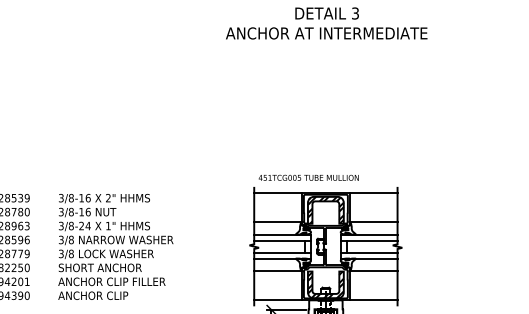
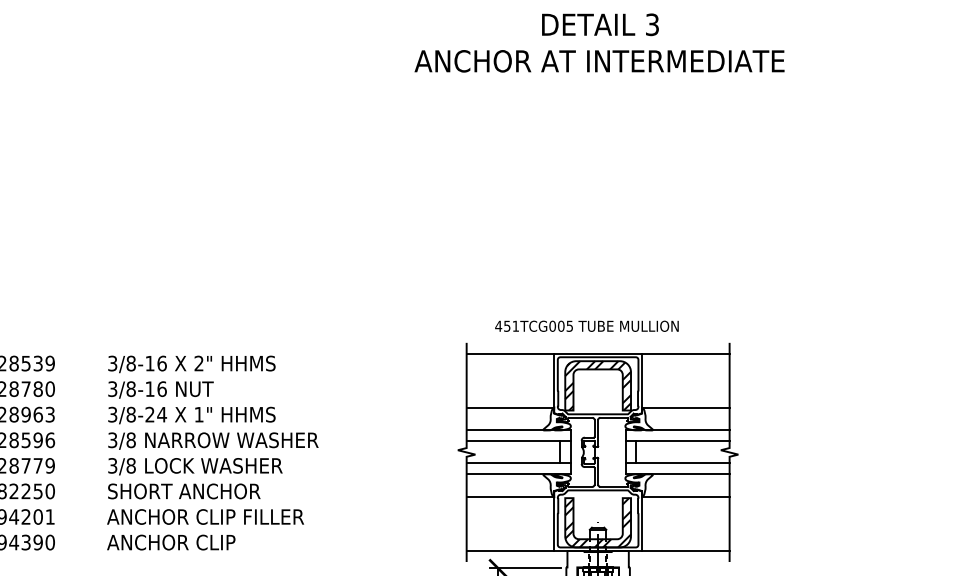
text: (308, 177) -> (586, 325), moved

